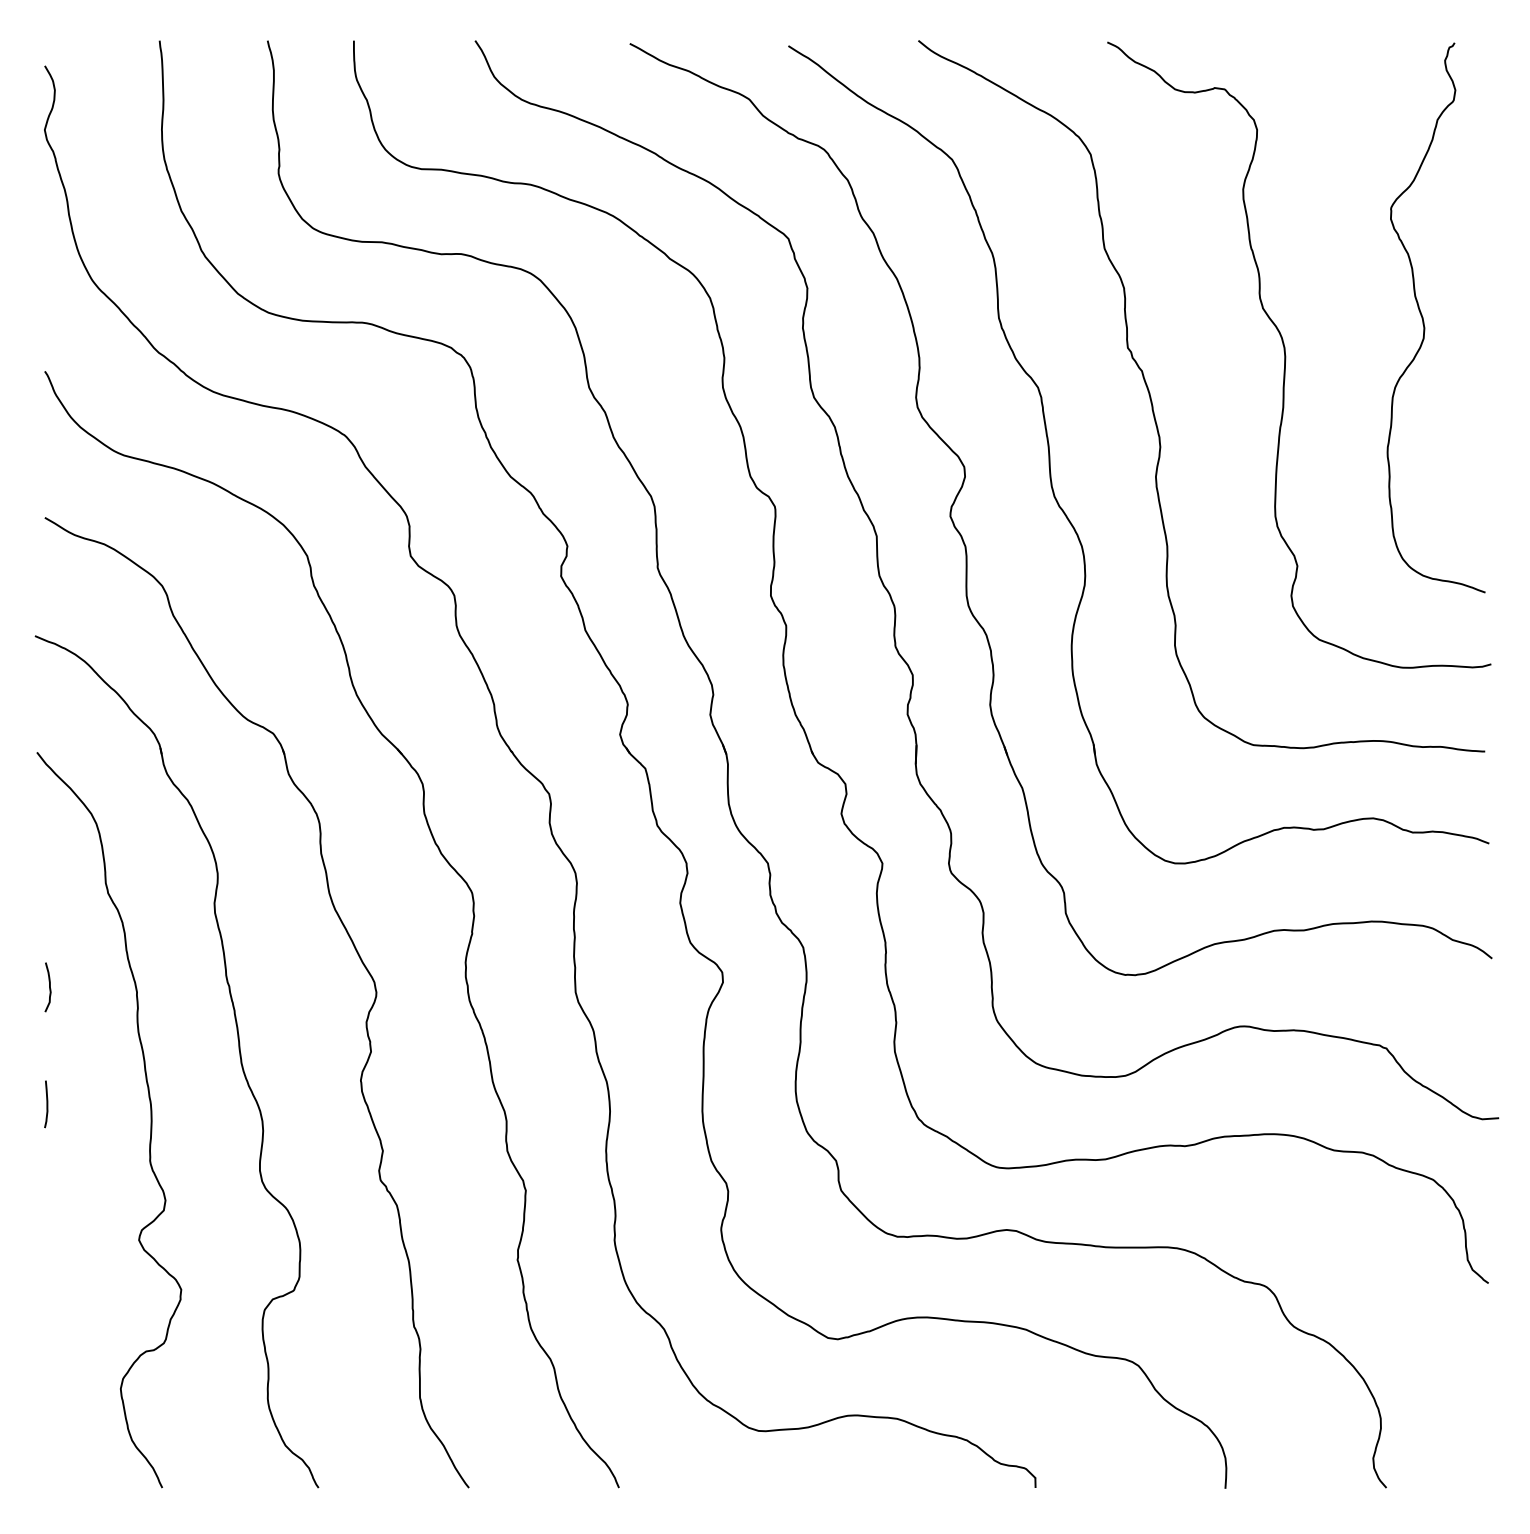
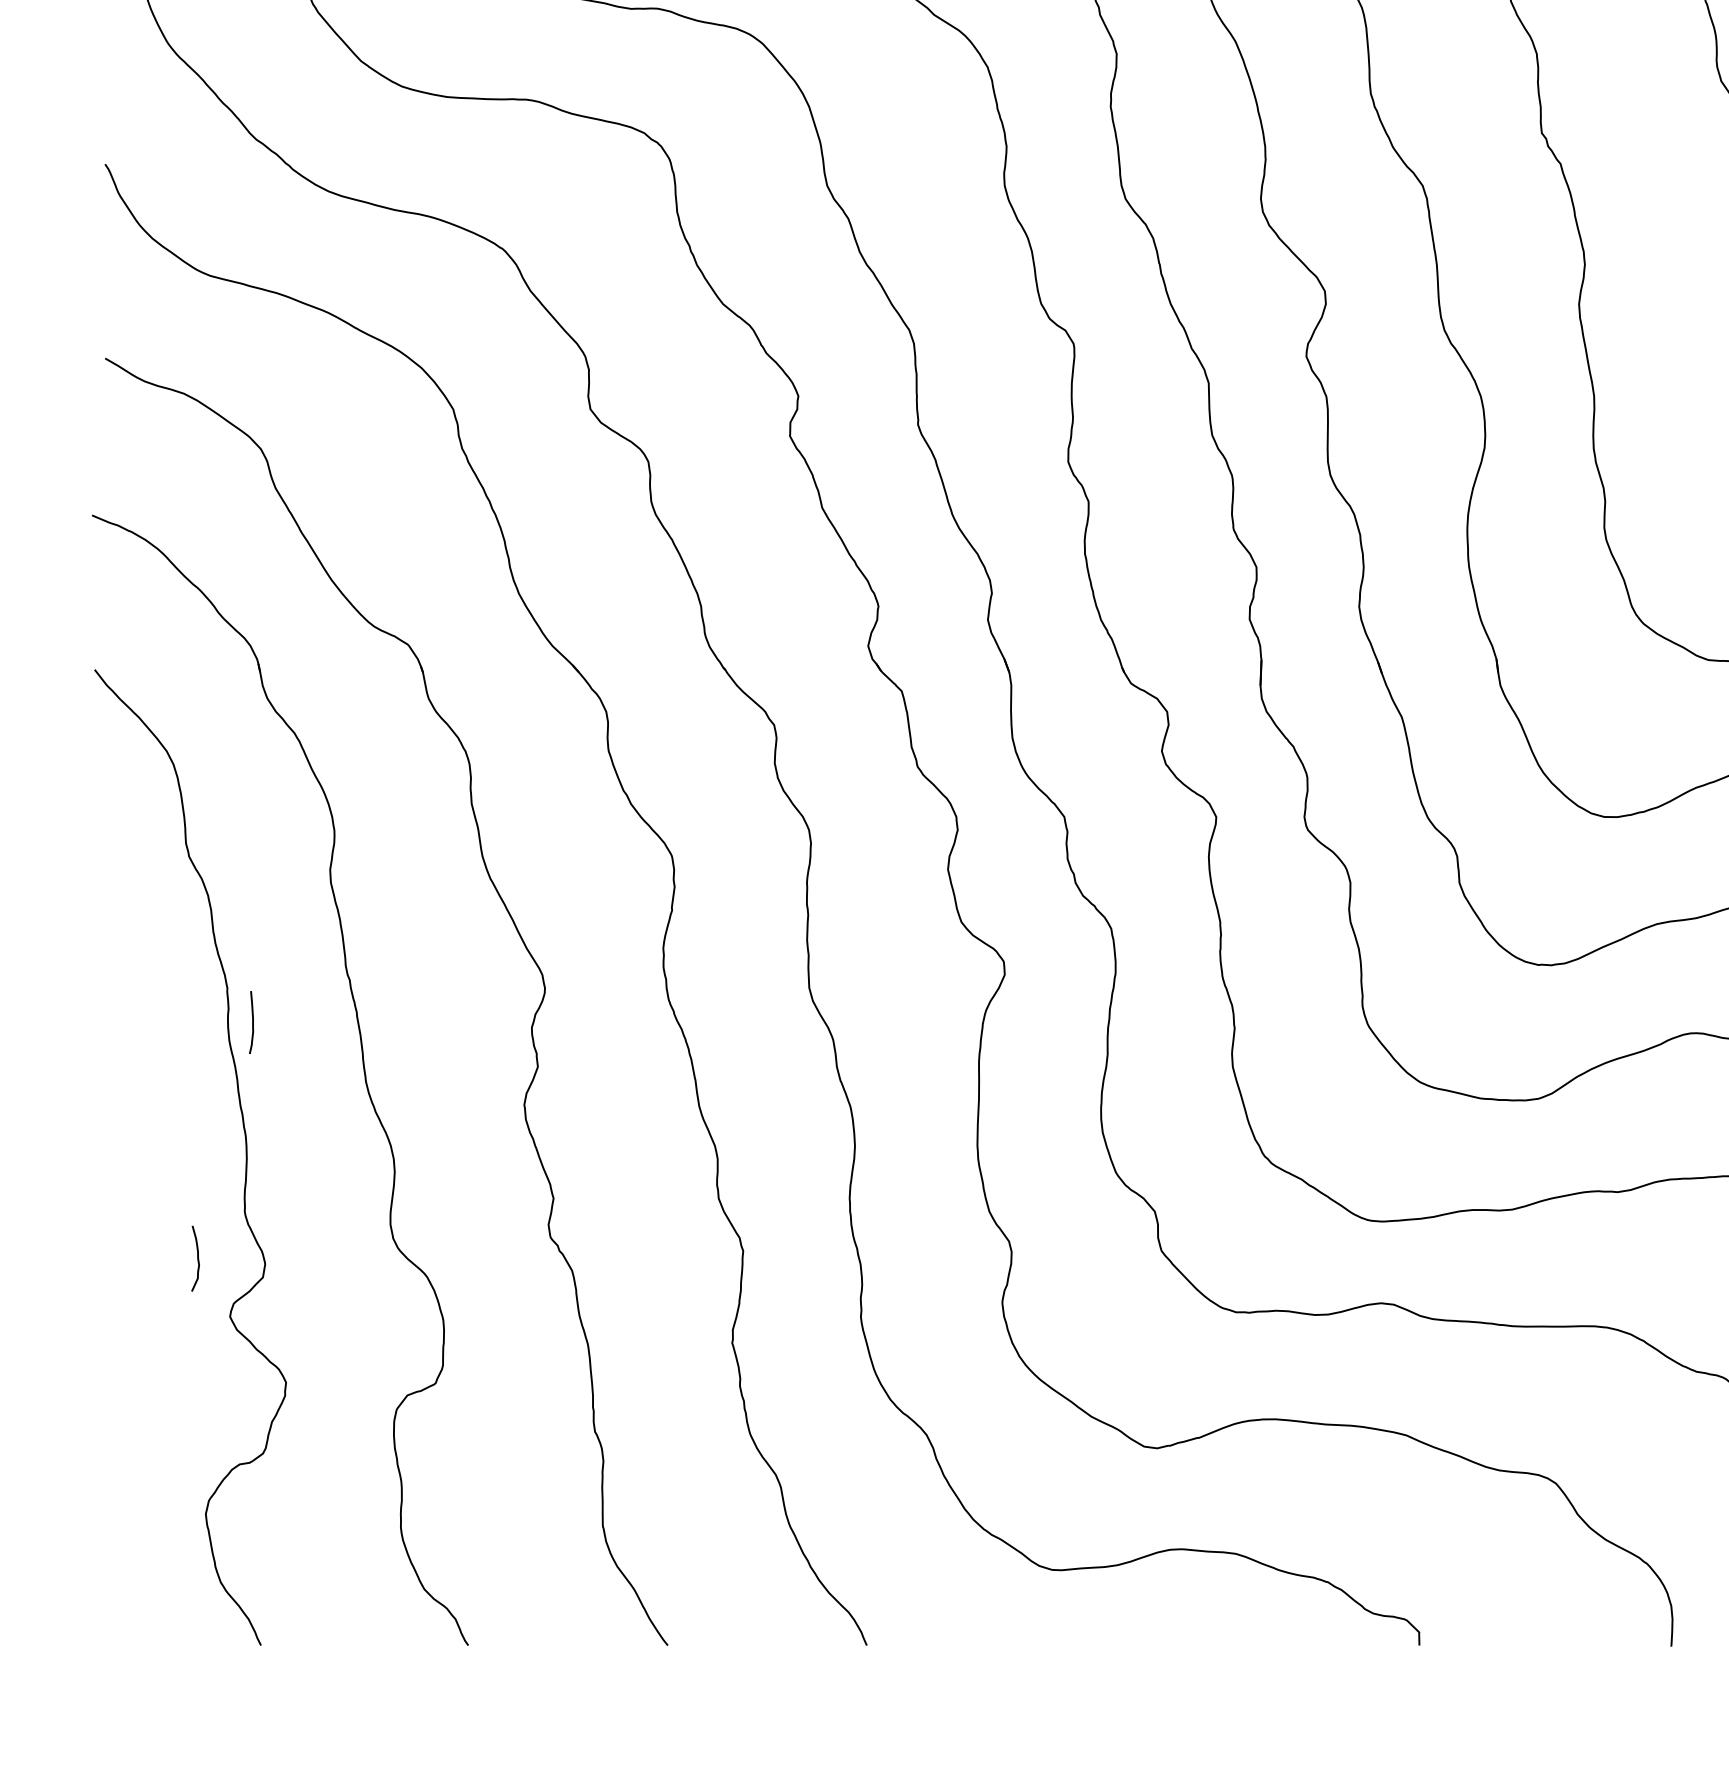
curve: (49, 987) -> (197, 1258), moved
curve: (46, 1104) -> (251, 1022), moved

